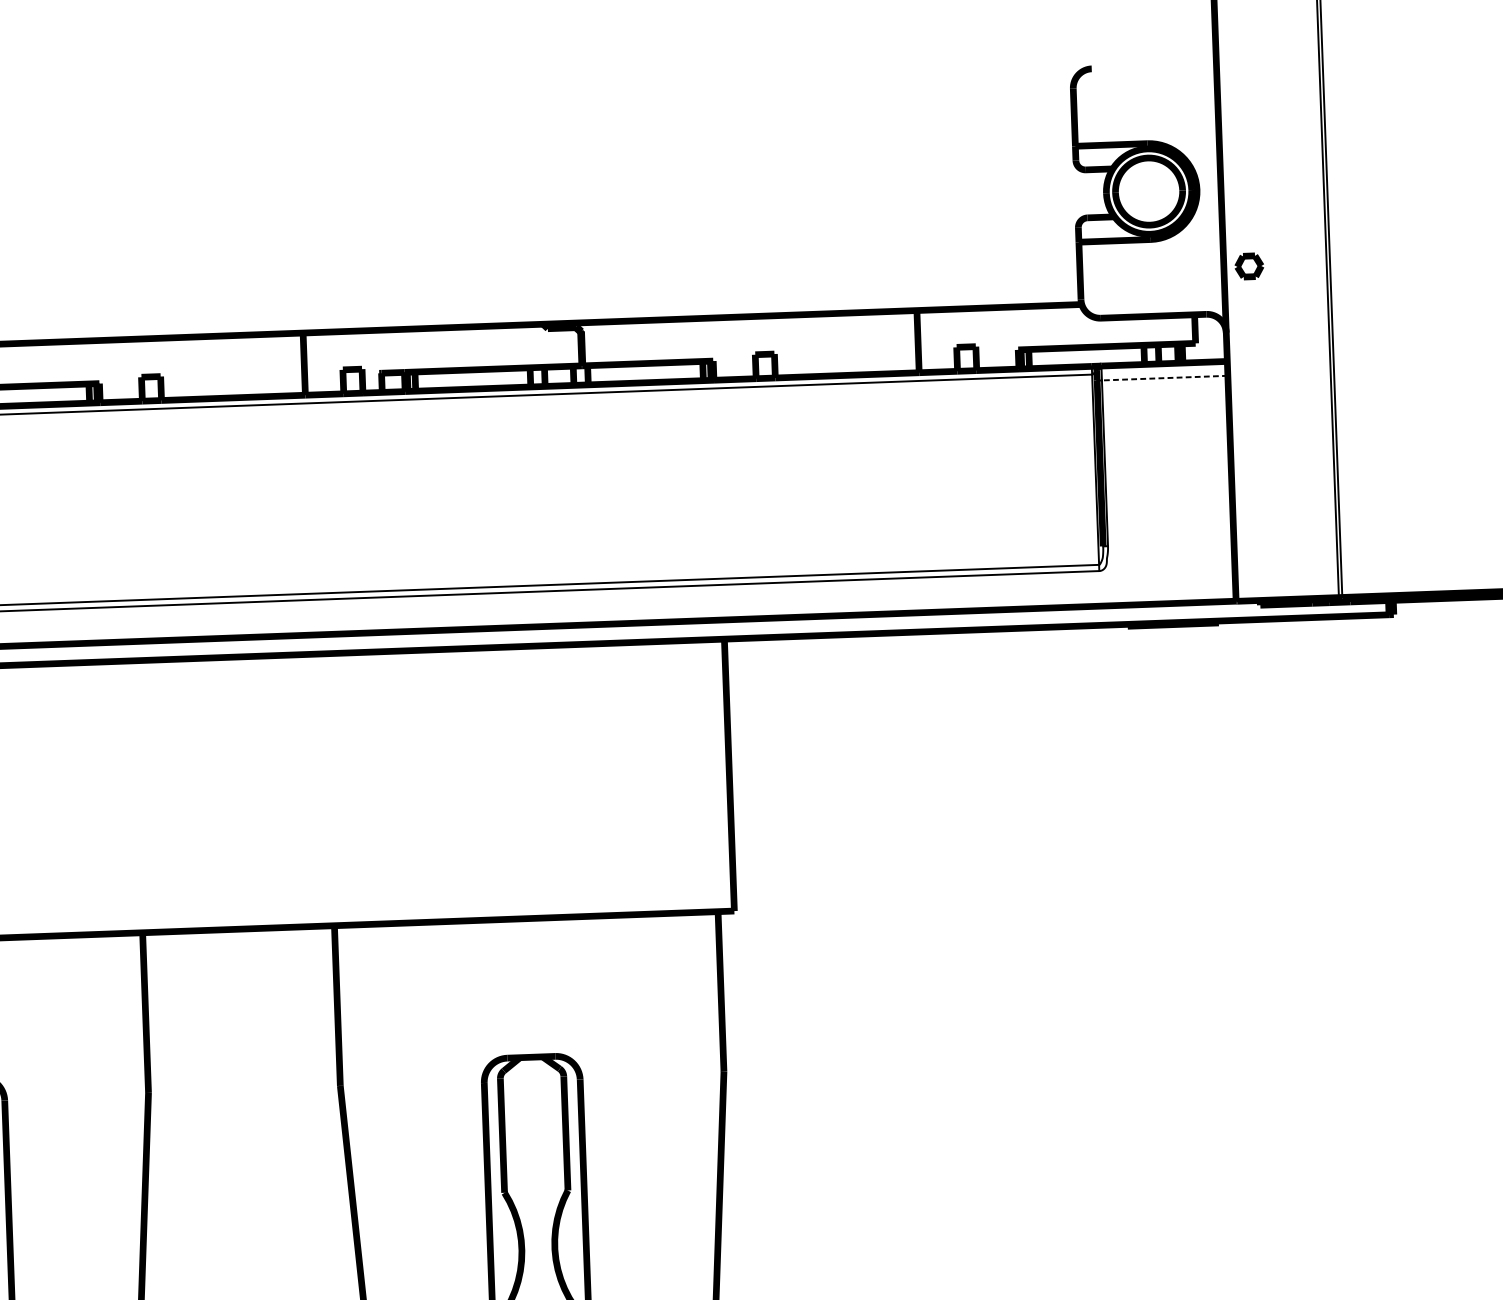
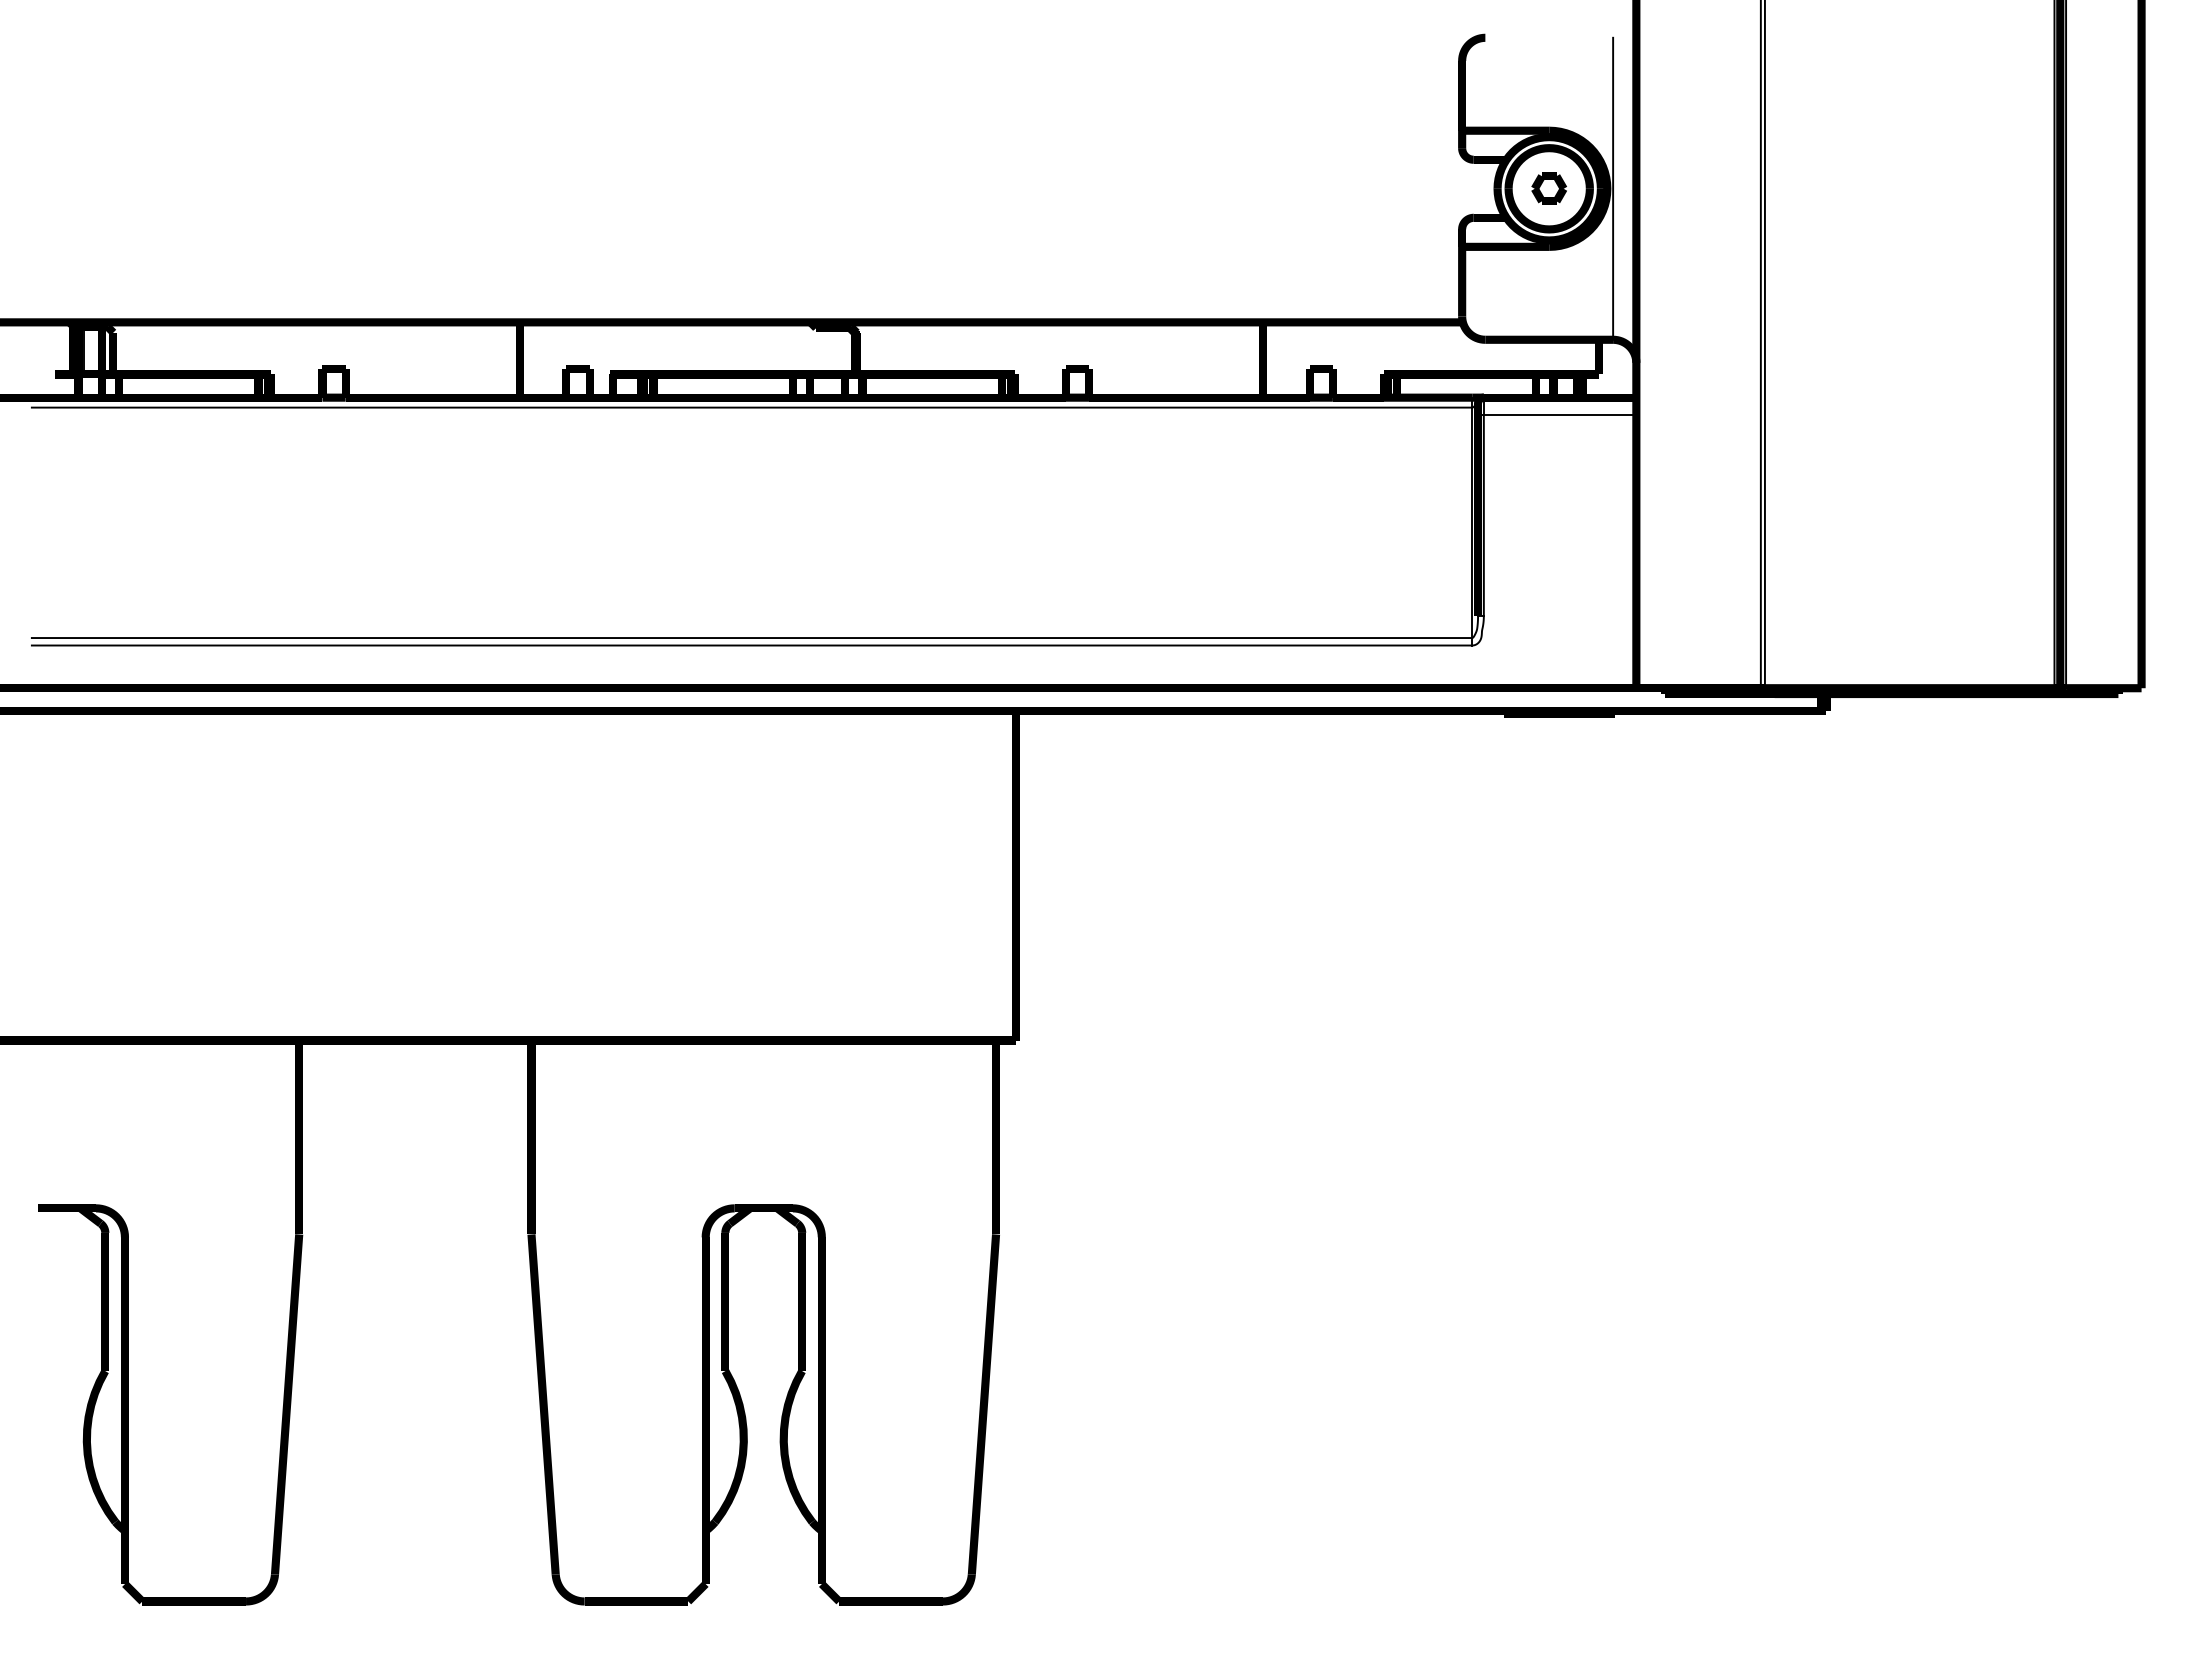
line: (1202, 189) -> (1613, 188), added
part: (1248, 266) -> (1548, 188), moved
line: (1164, 378) -> (1559, 415), dashed -> solid

